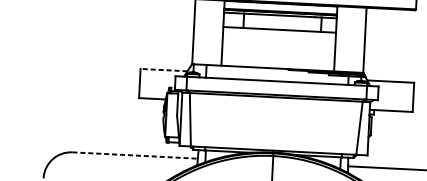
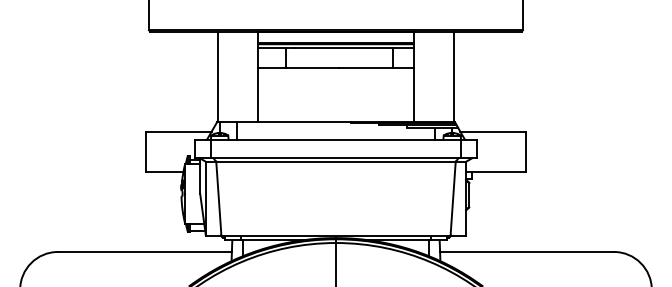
line: (164, 69) -> (179, 131), dashed -> solid
line: (134, 155) -> (144, 251), dashed -> solid

